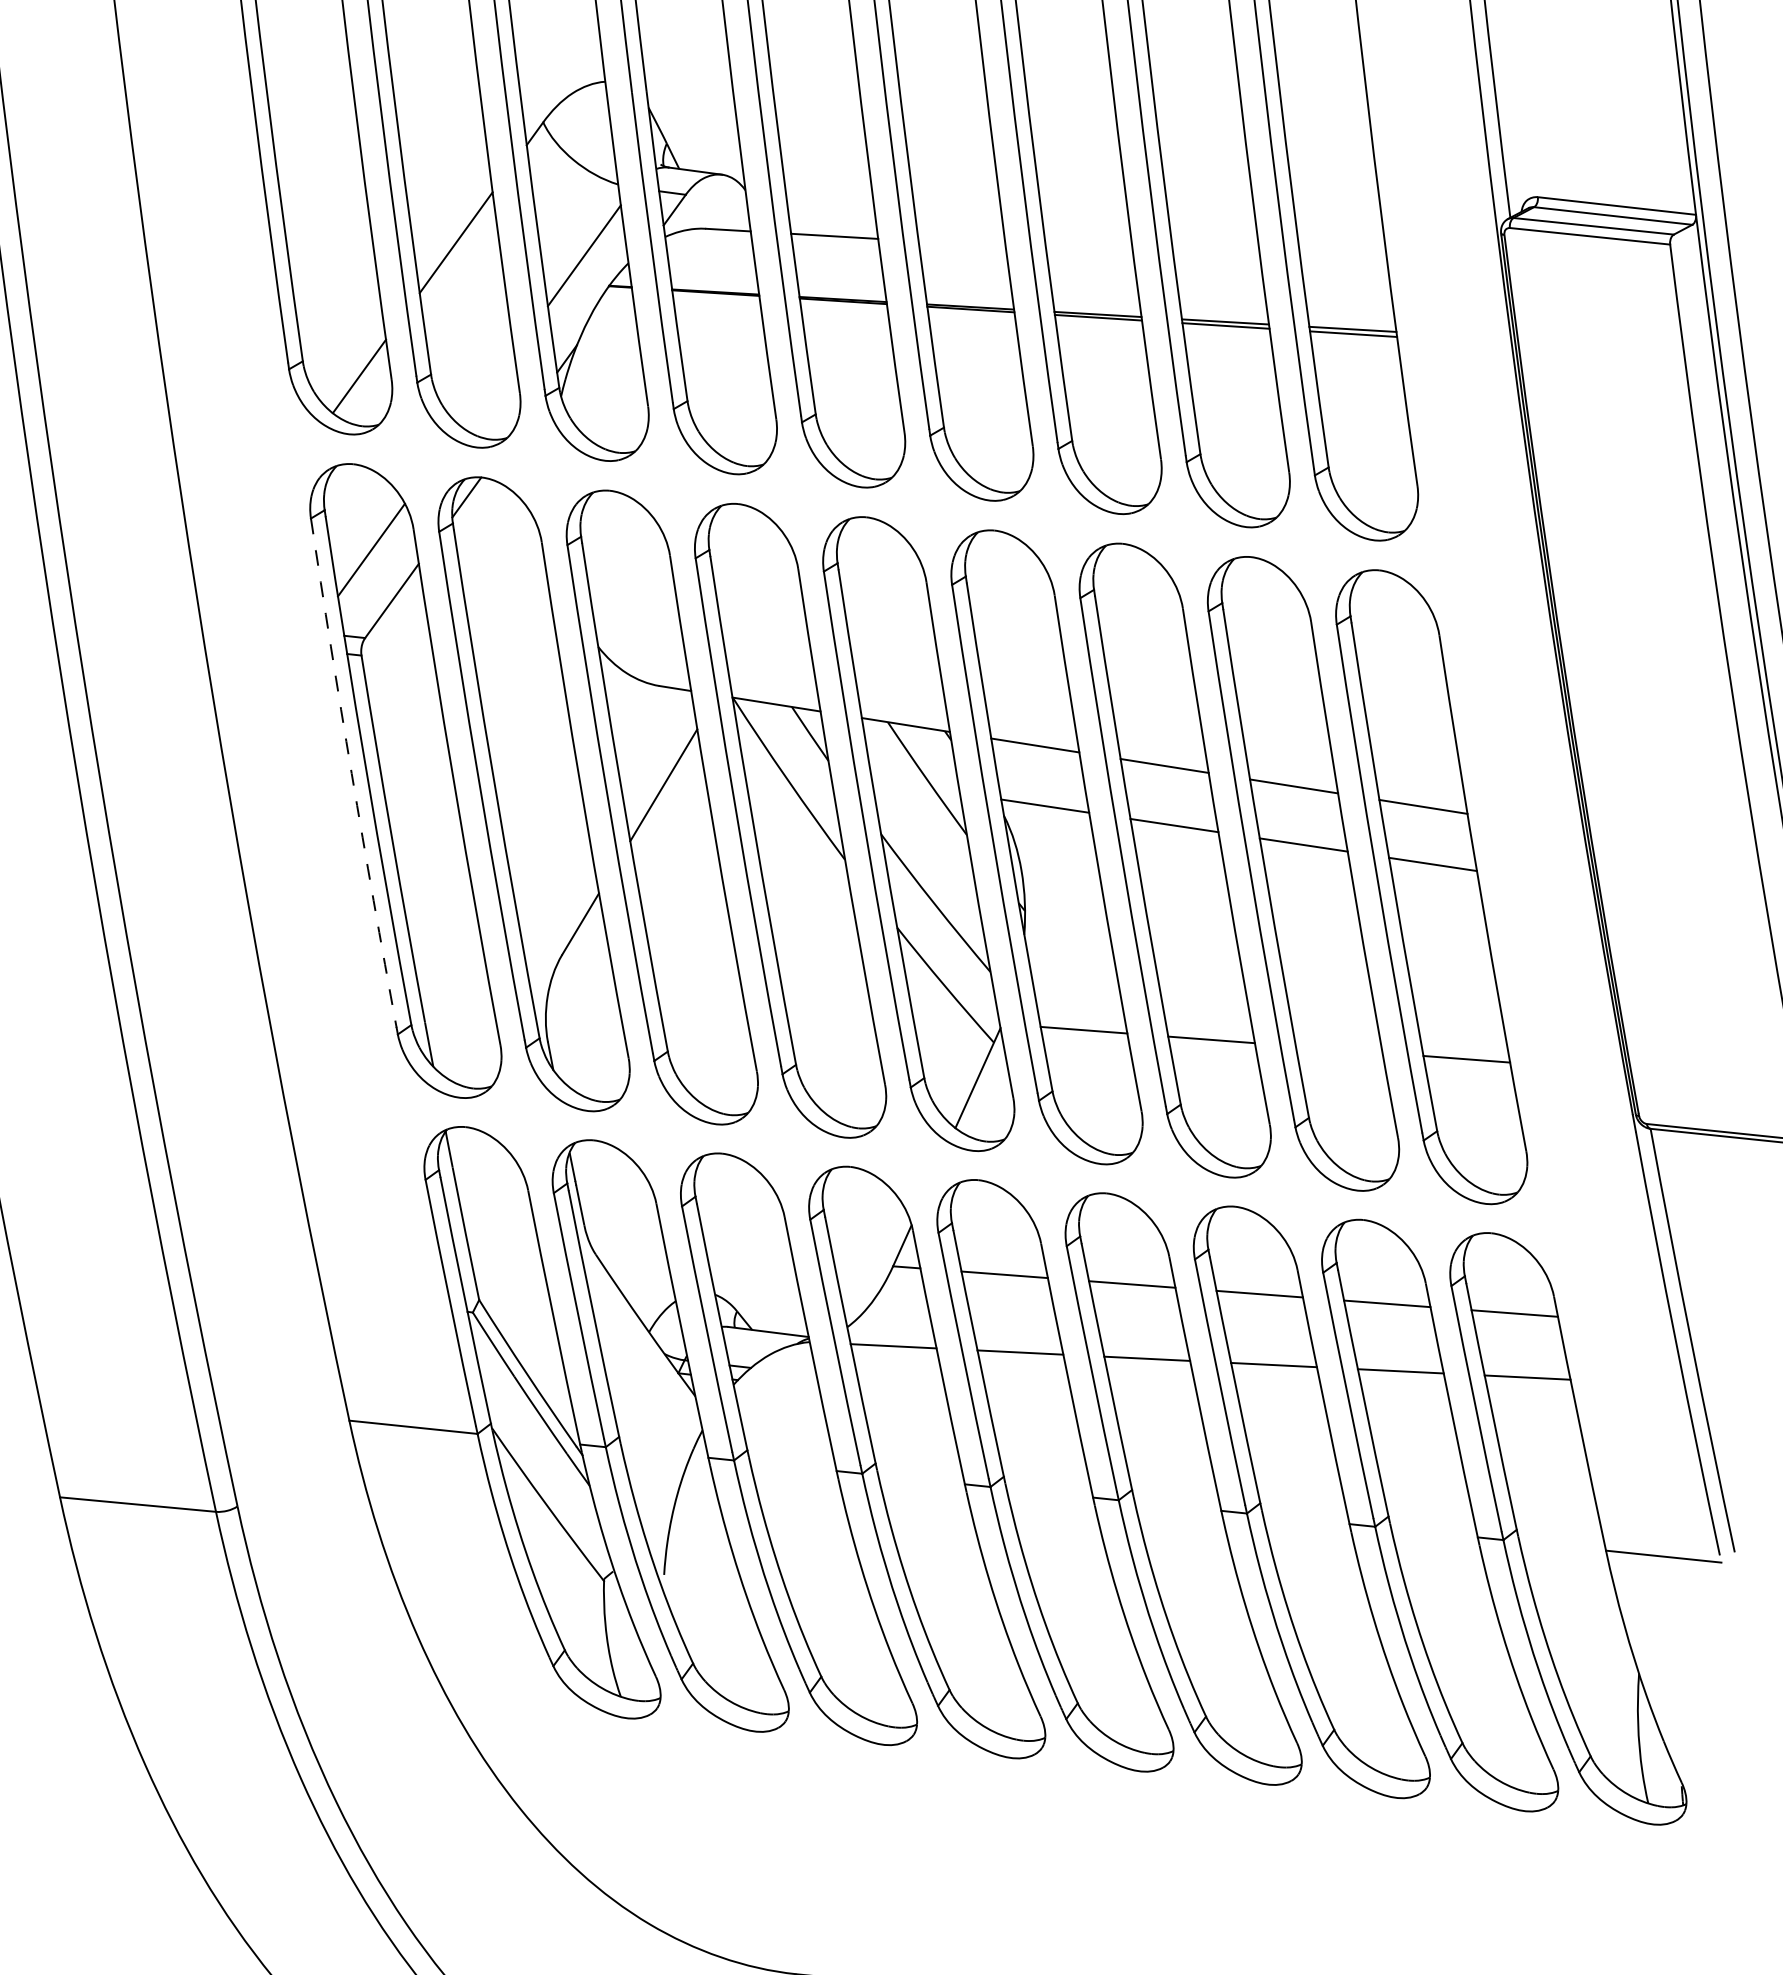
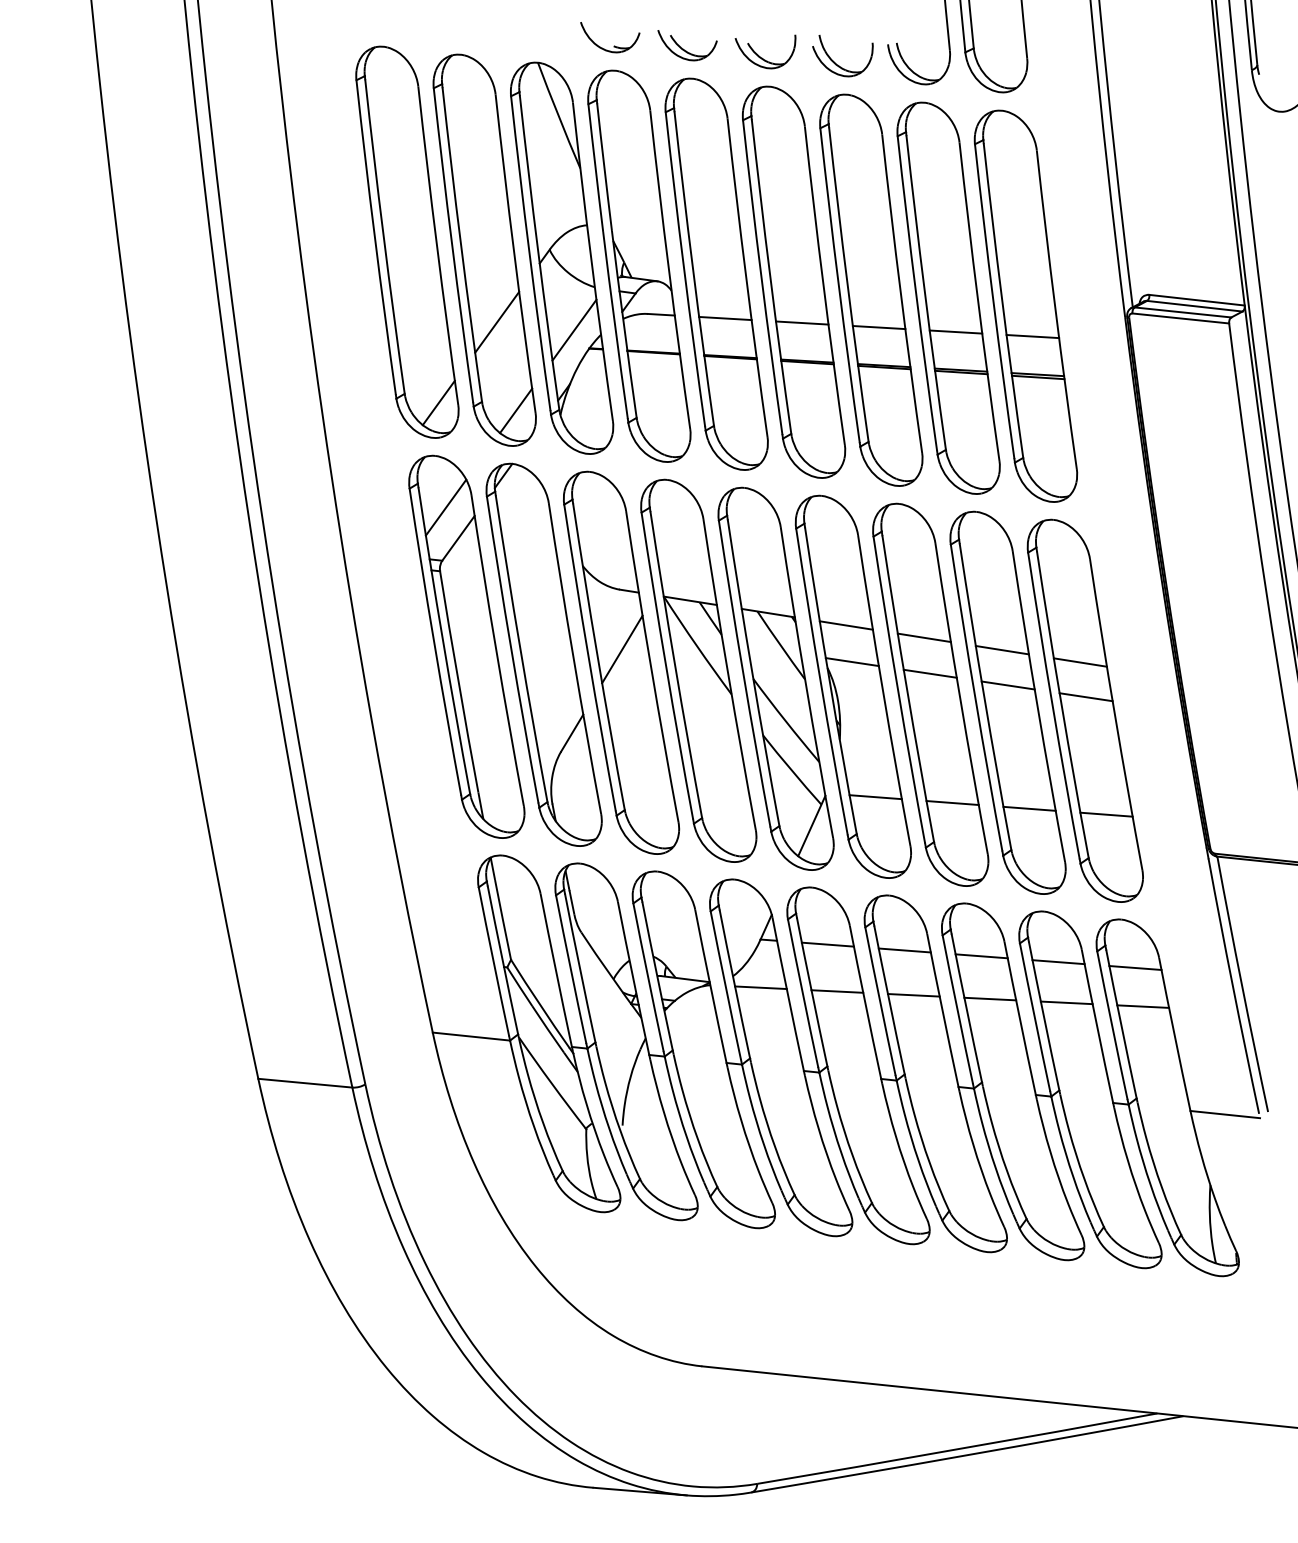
line: (962, 242) -> (802, 322), added
line: (1088, 251) -> (878, 327), added
line: (1216, 257) -> (955, 331), added
line: (1344, 266) -> (1032, 336), added
line: (488, 388) -> (516, 410), added
arc: (352, 773) -> (434, 642), dashed -> solid
line: (1339, 1048) -> (1029, 808), added

